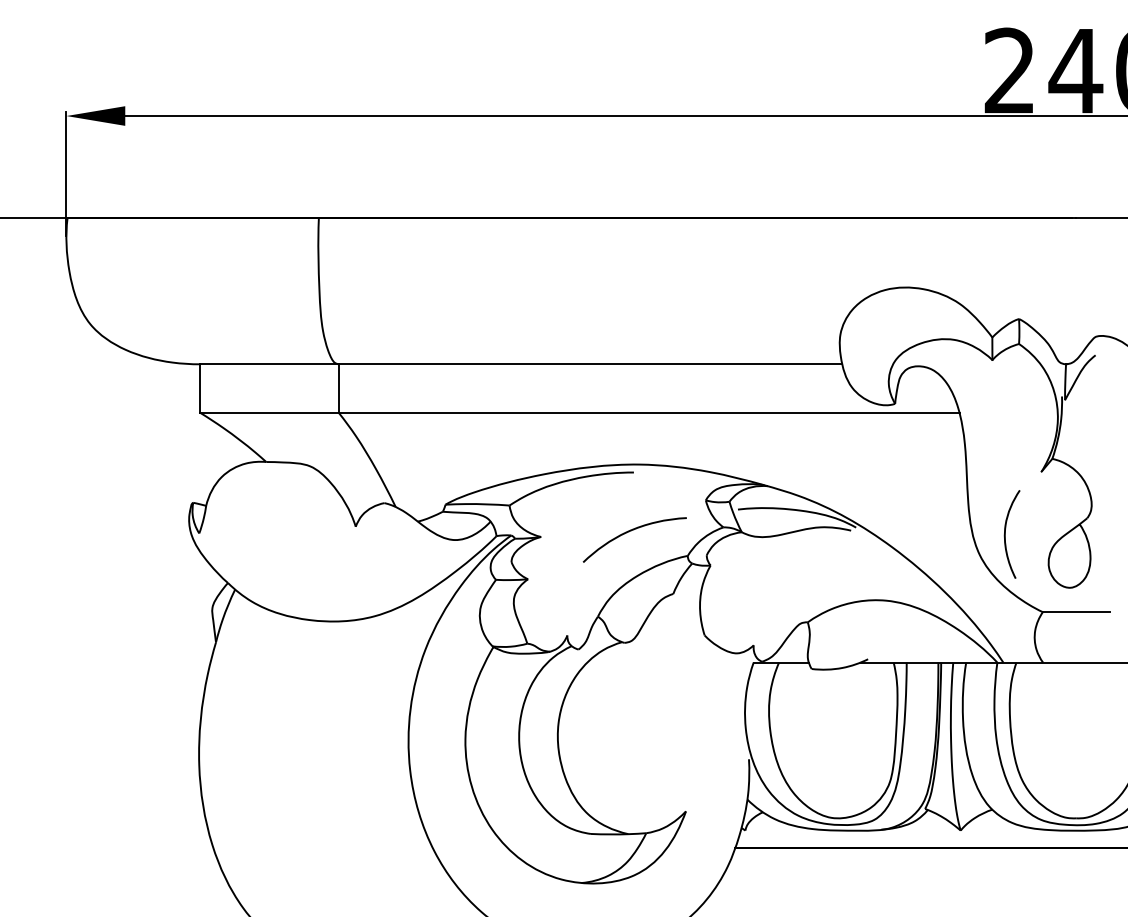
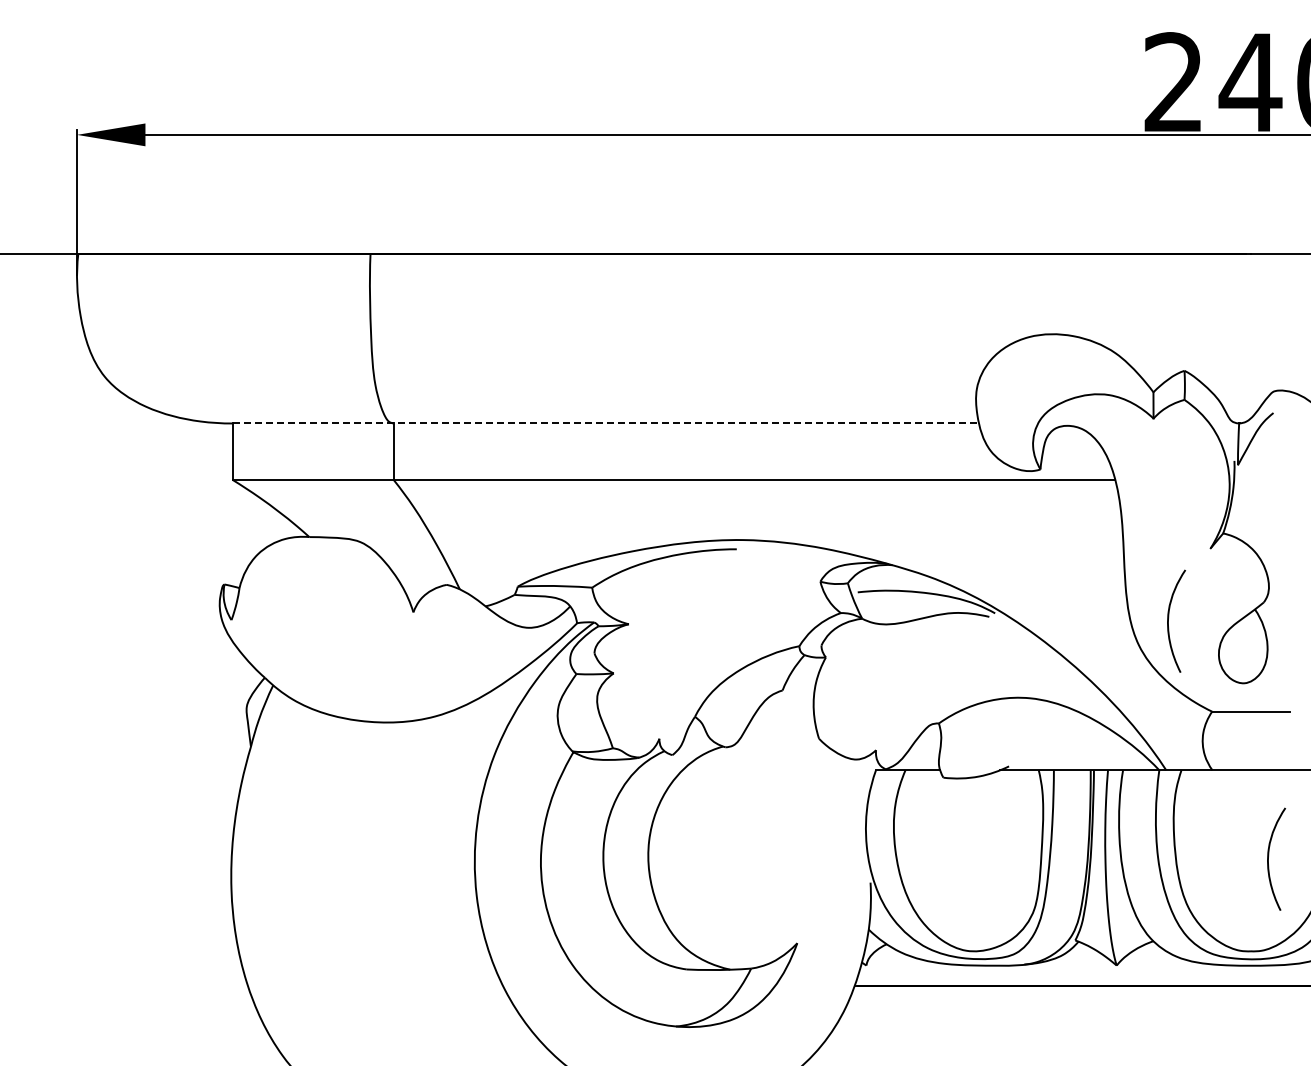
line: (521, 364) -> (606, 423), solid -> dashed
curve: (631, 531) -> (734, 617), removed
curve: (1092, 735) -> (1269, 855), added

